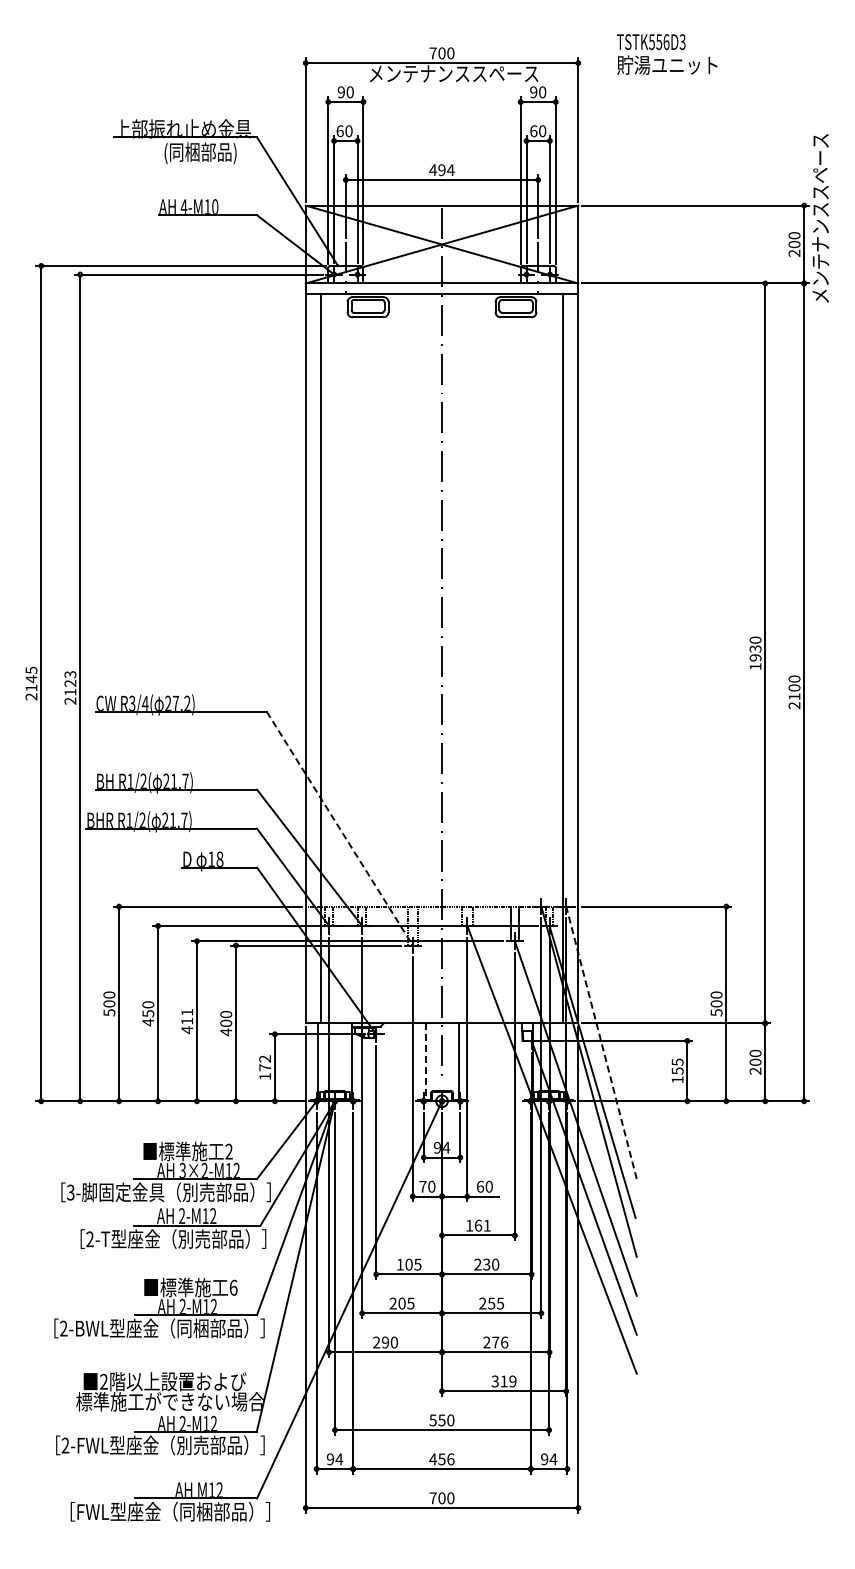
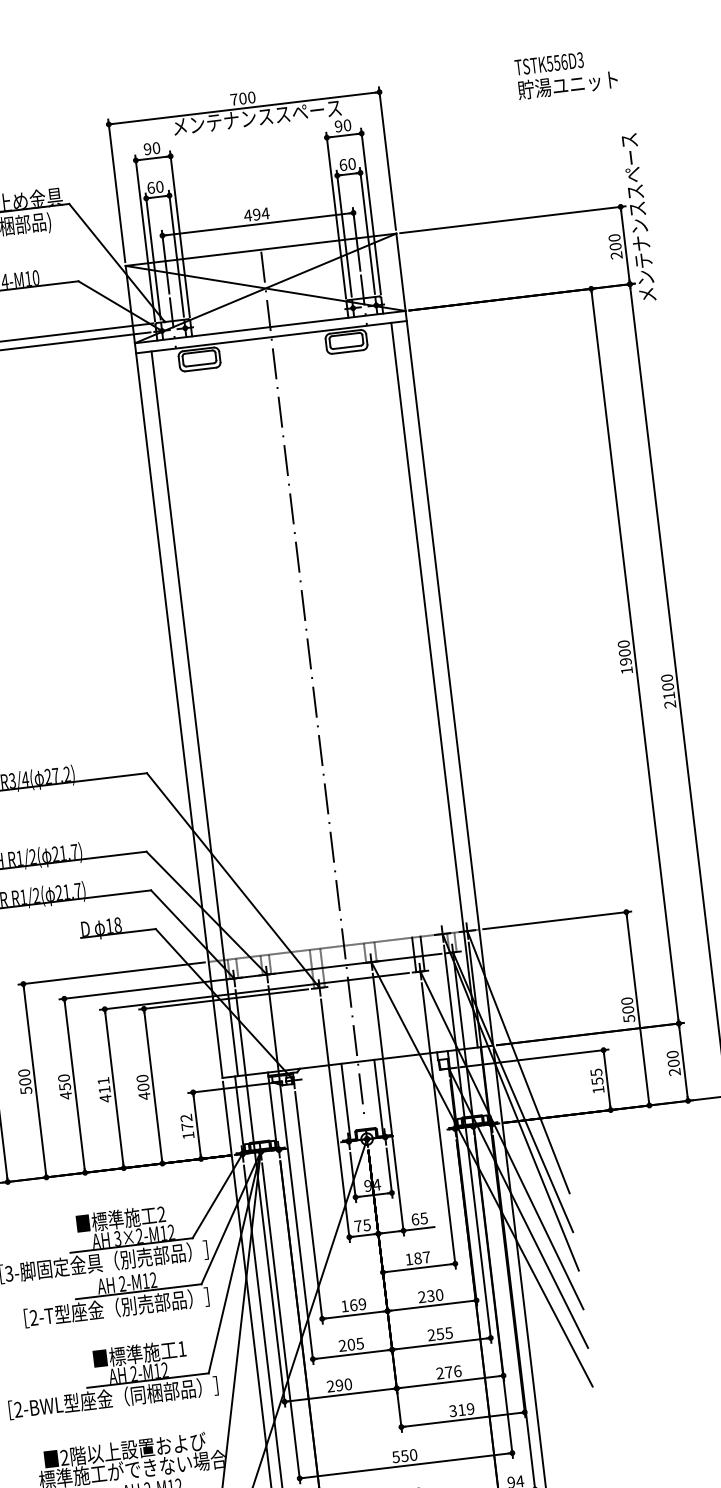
text: (667, 54) -> (566, 74), moved
text: (755, 648) -> (624, 652), 1930 -> 1900
line: (339, 828) -> (232, 880), dashed -> solid
line: (601, 1042) -> (518, 1061), dashed -> solid
line: (425, 1062) -> (346, 1102), dashed -> solid
text: (431, 1186) -> (366, 1225), 70 -> 75
text: (488, 1186) -> (423, 1218), 60 -> 65
text: (482, 1225) -> (421, 1257), 161 -> 187
text: (413, 1264) -> (358, 1304), 105 -> 169
text: (233, 1287) -> (182, 1348), 6 -> 1

